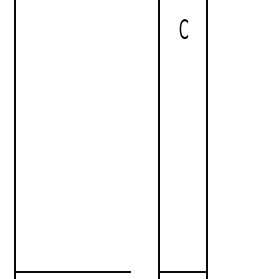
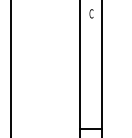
line: (72, 272) -> (38, 129), removed

